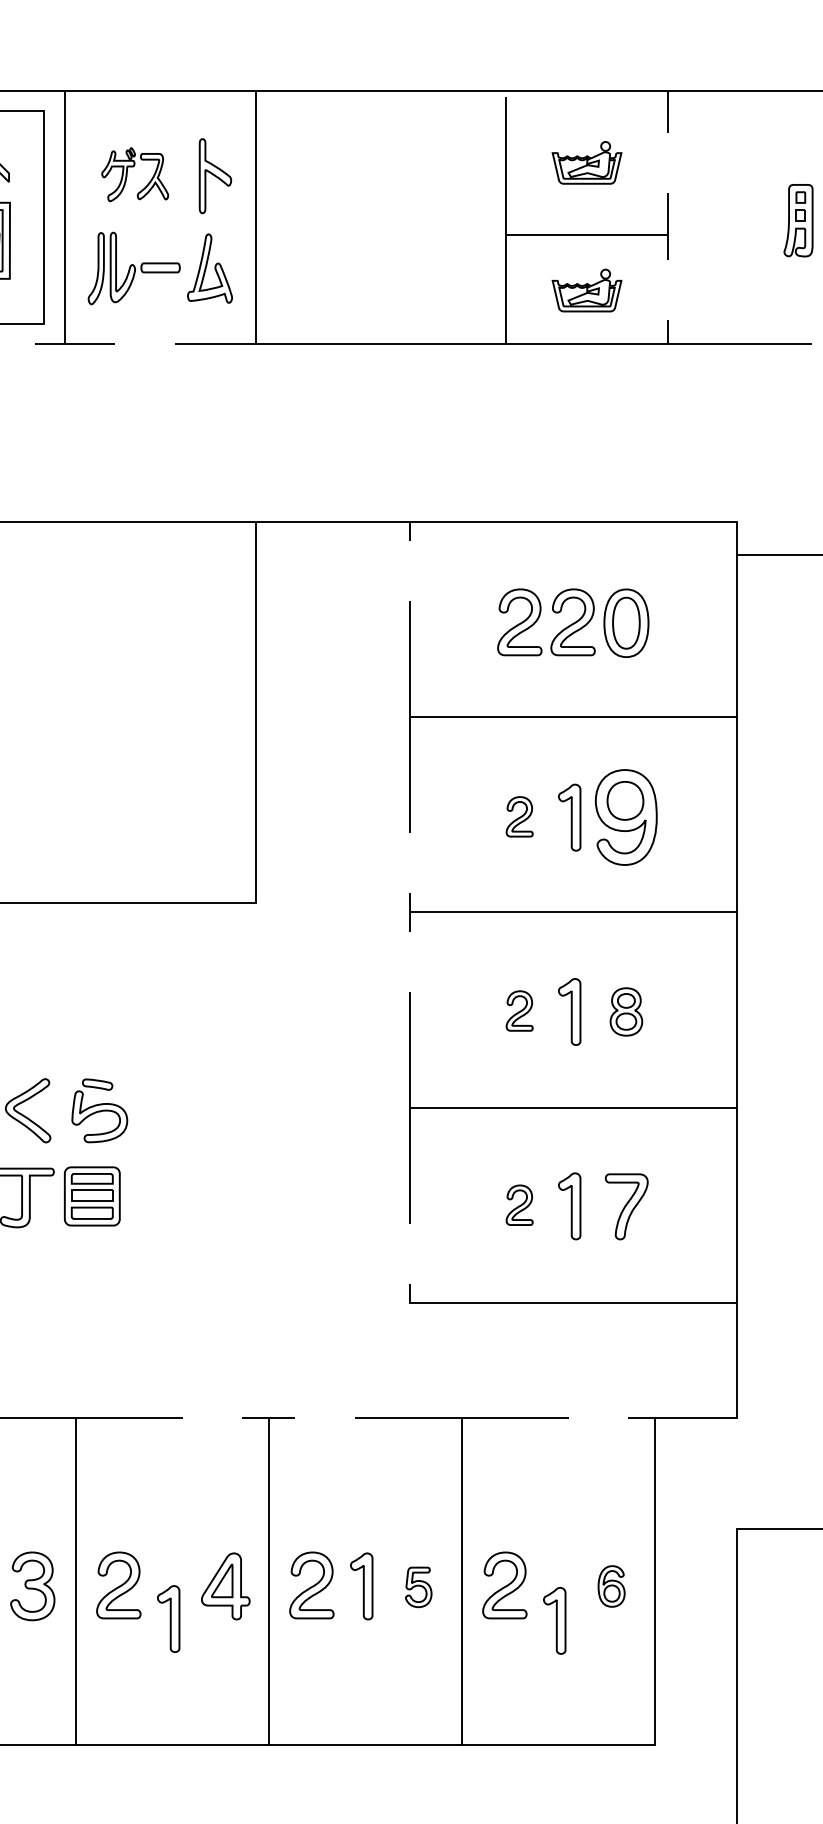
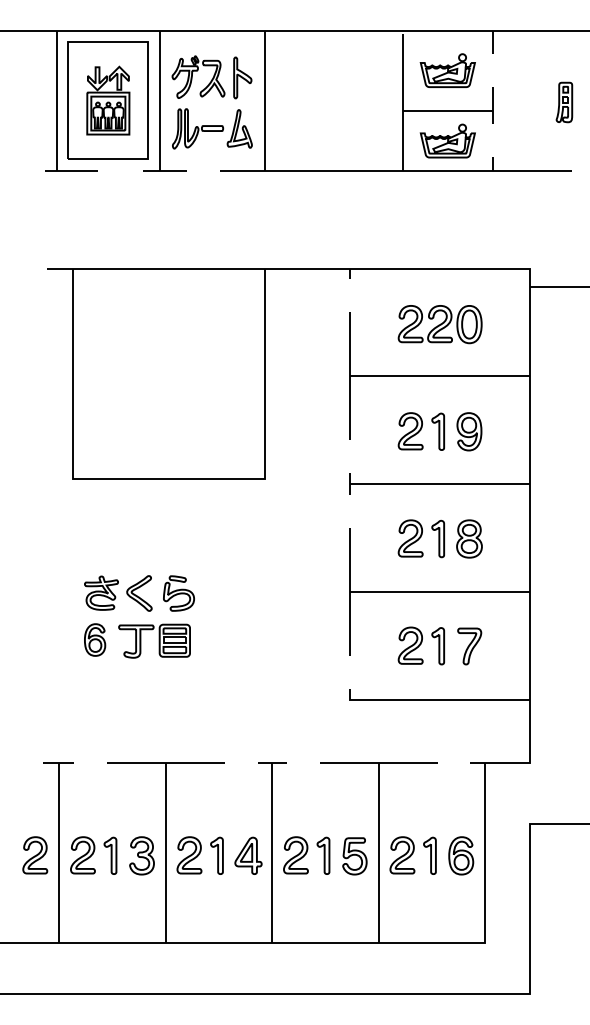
part: (586, 162) -> (447, 70), size x1.43
part: (135, 173) -> (198, 76), size x1.43
part: (586, 289) -> (447, 140), size x1.43
part: (519, 817) -> (410, 431), size x1.67
part: (626, 817) -> (469, 431), size x0.71
part: (519, 1011) -> (410, 538), size x1.67
part: (626, 1011) -> (469, 538), size x1.43
part: (519, 1205) -> (410, 645), size x1.67
part: (611, 1585) -> (461, 855), size x1.67
part: (417, 1587) -> (354, 856), size x1.67
part: (167, 1618) -> (216, 855), moved
part: (553, 1620) -> (429, 855), moved

